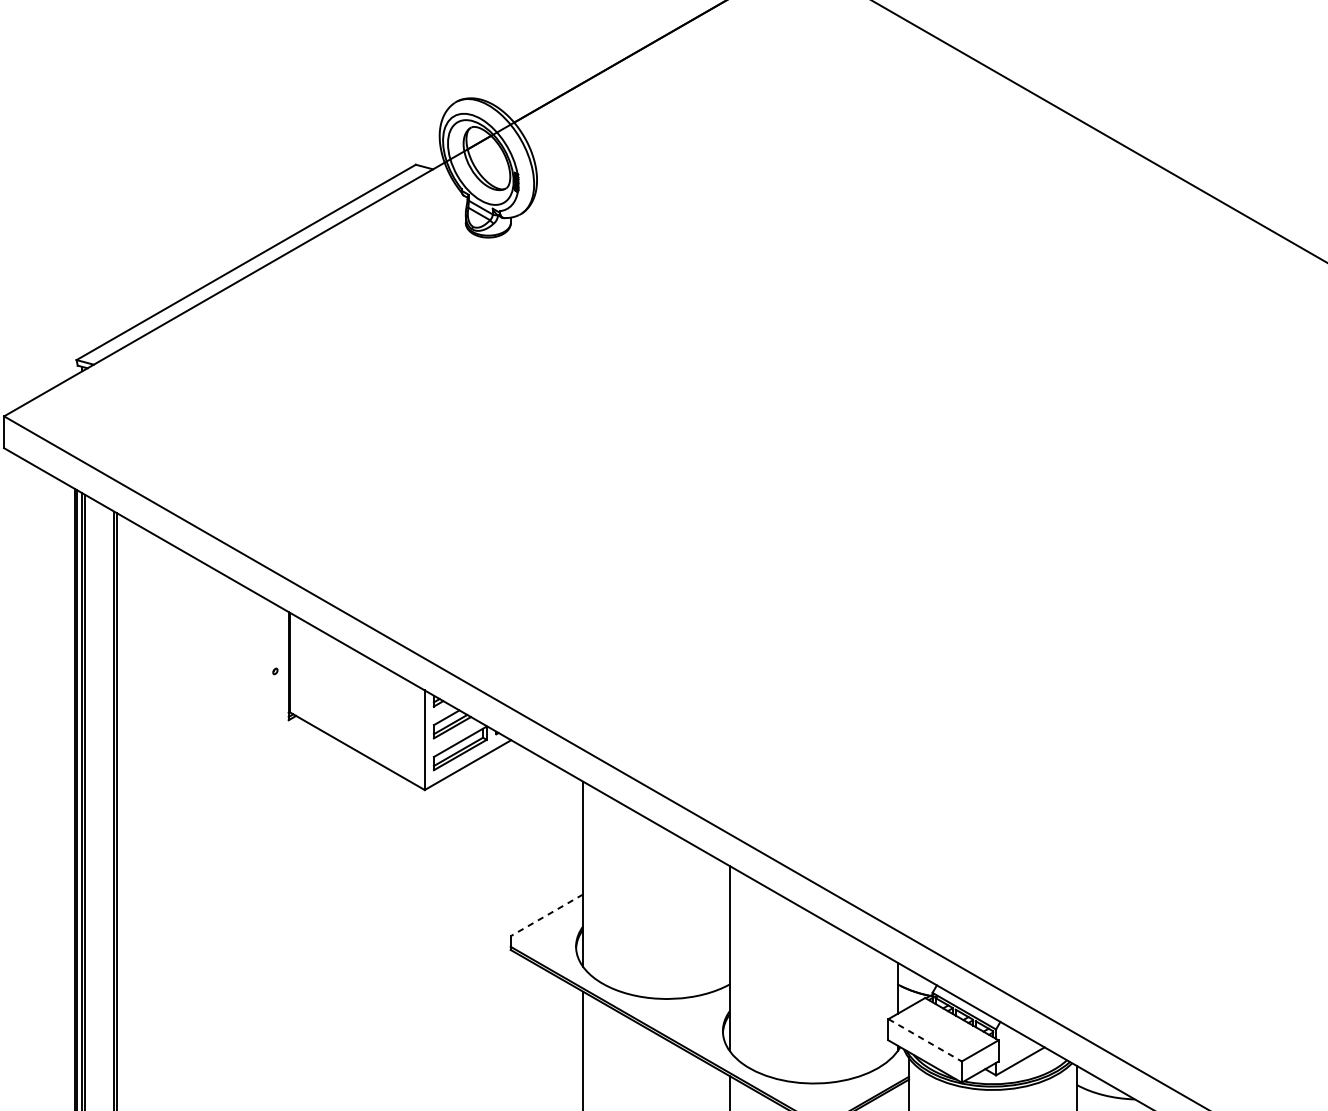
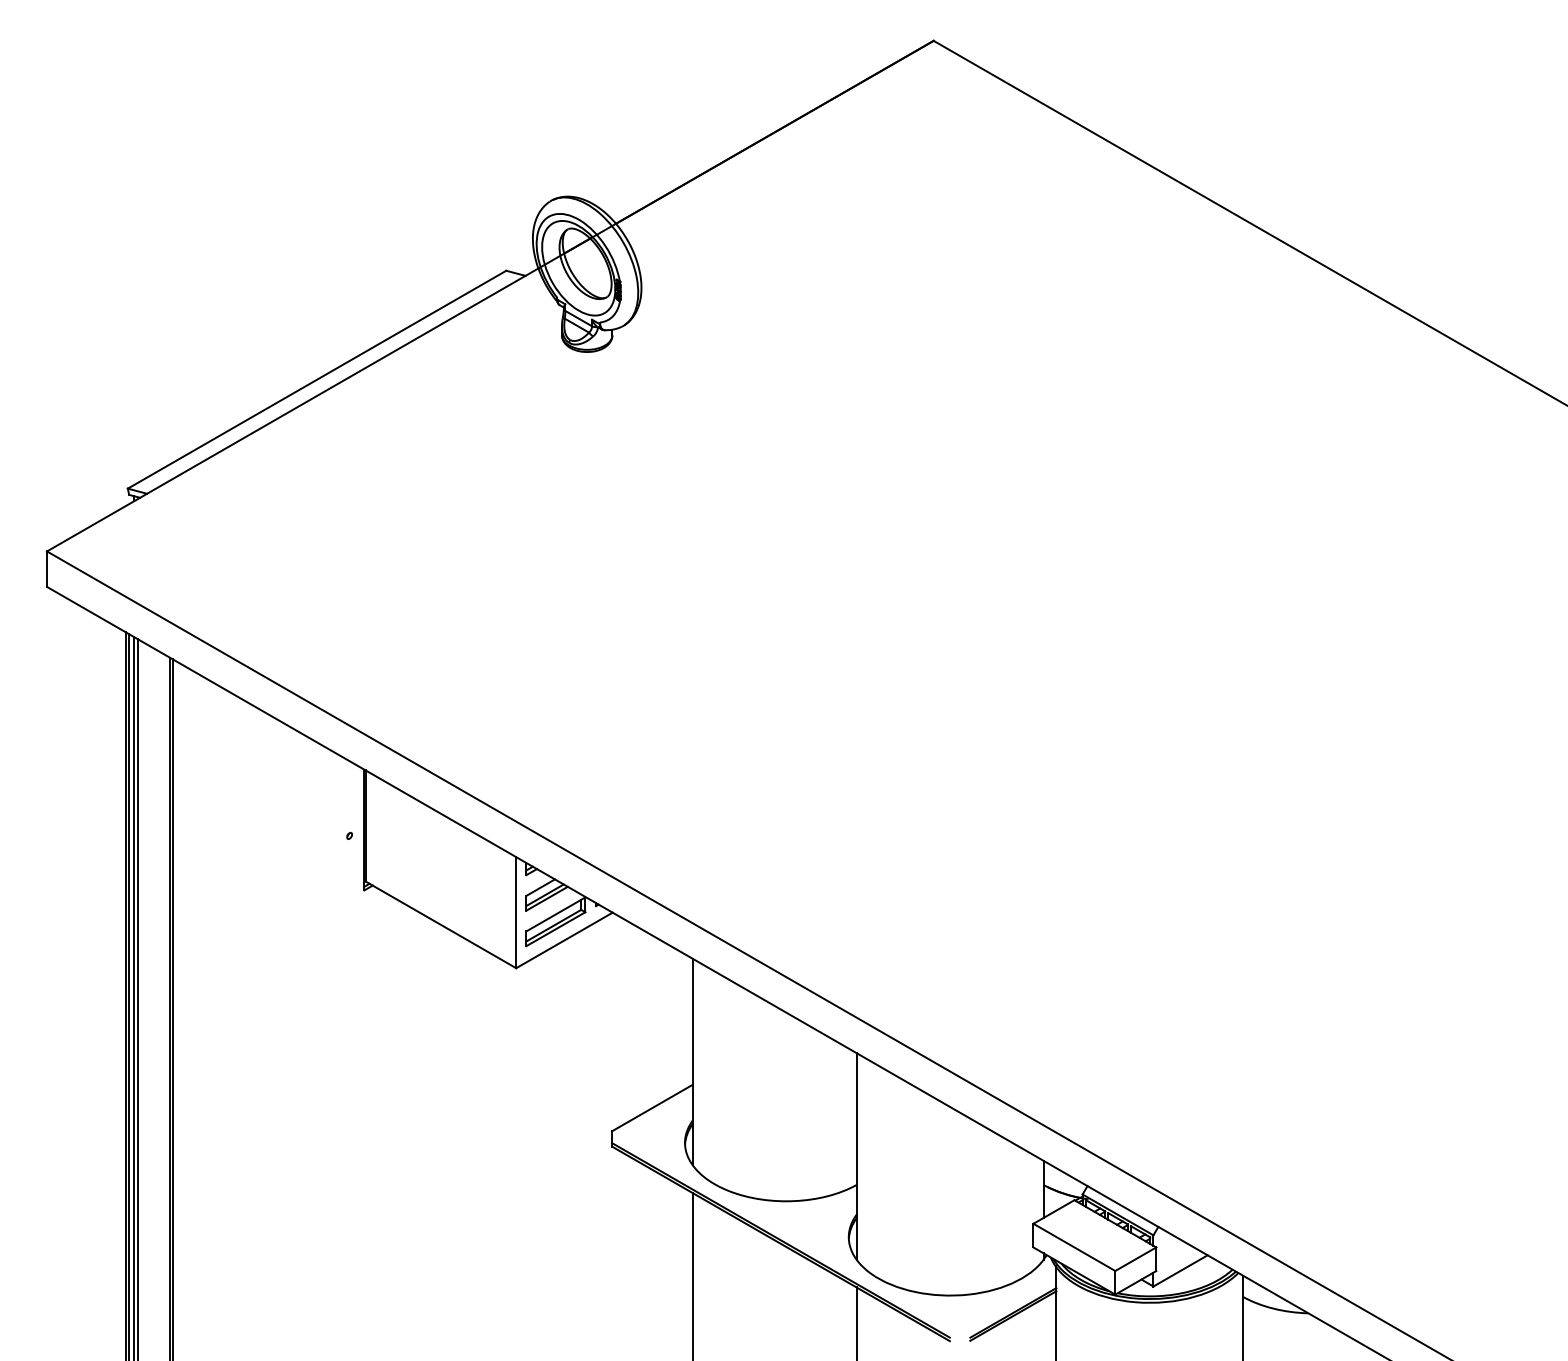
line: (546, 915) -> (652, 1108), dashed -> solid
line: (925, 1040) -> (1074, 1247), dashed -> solid

